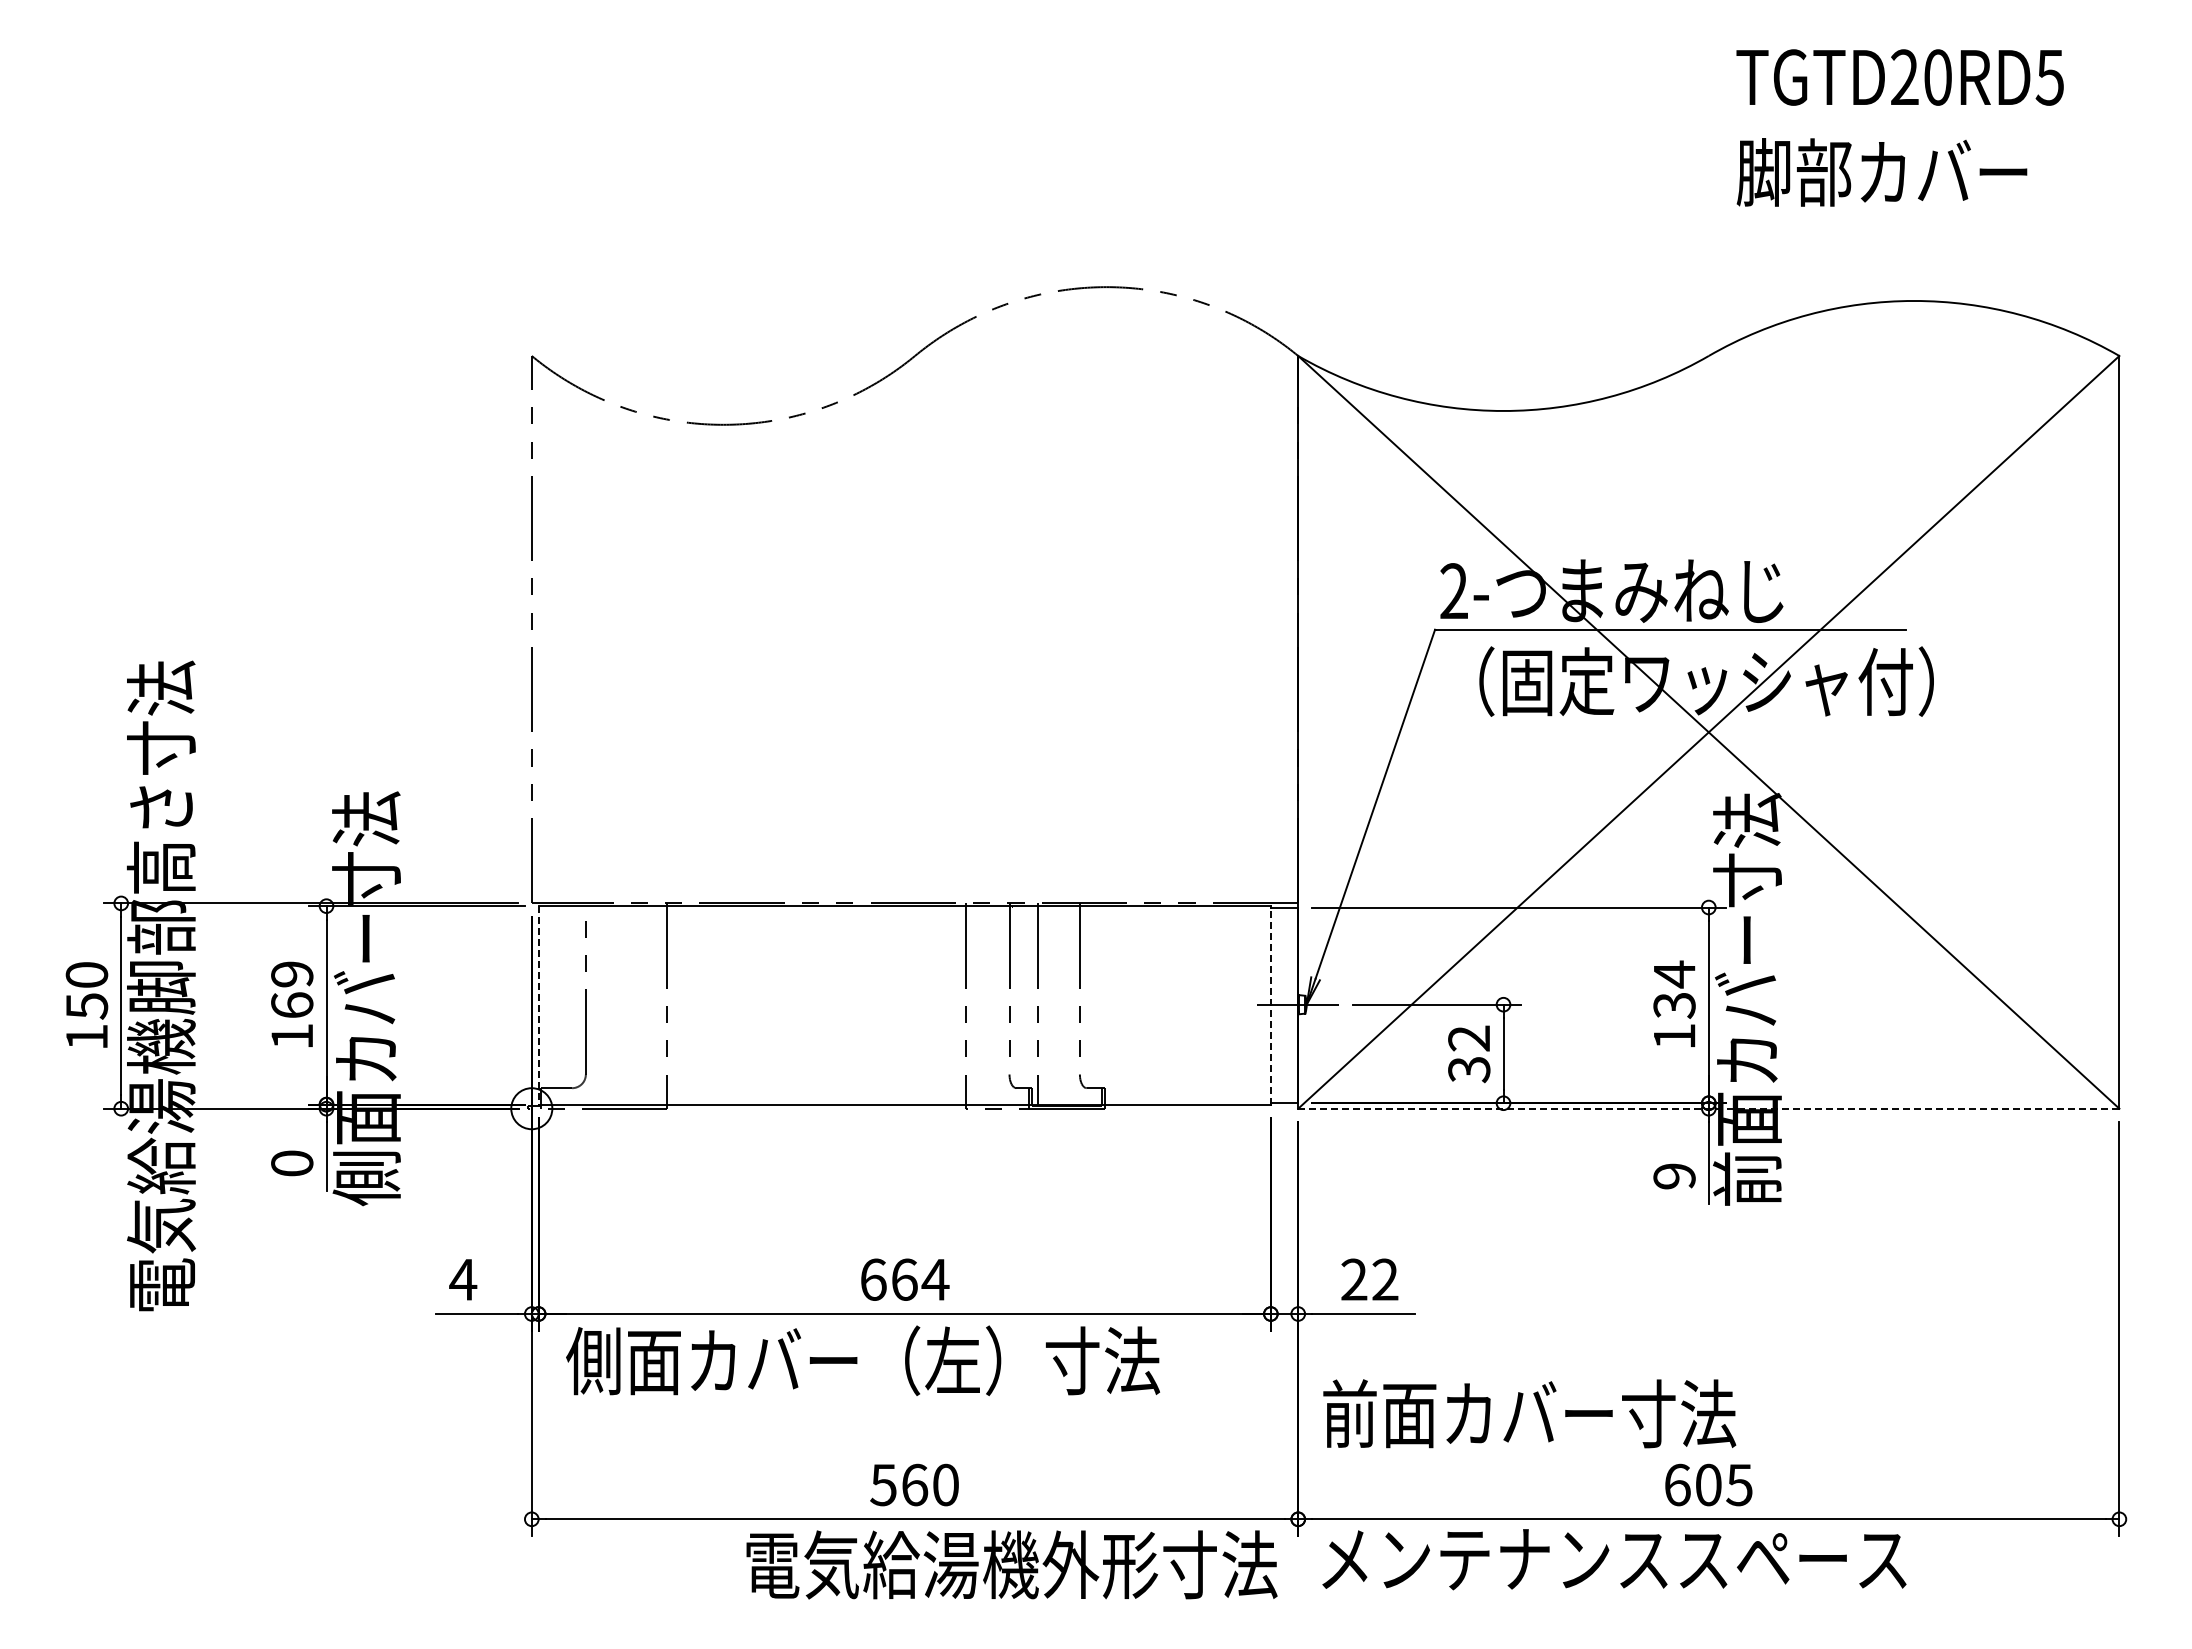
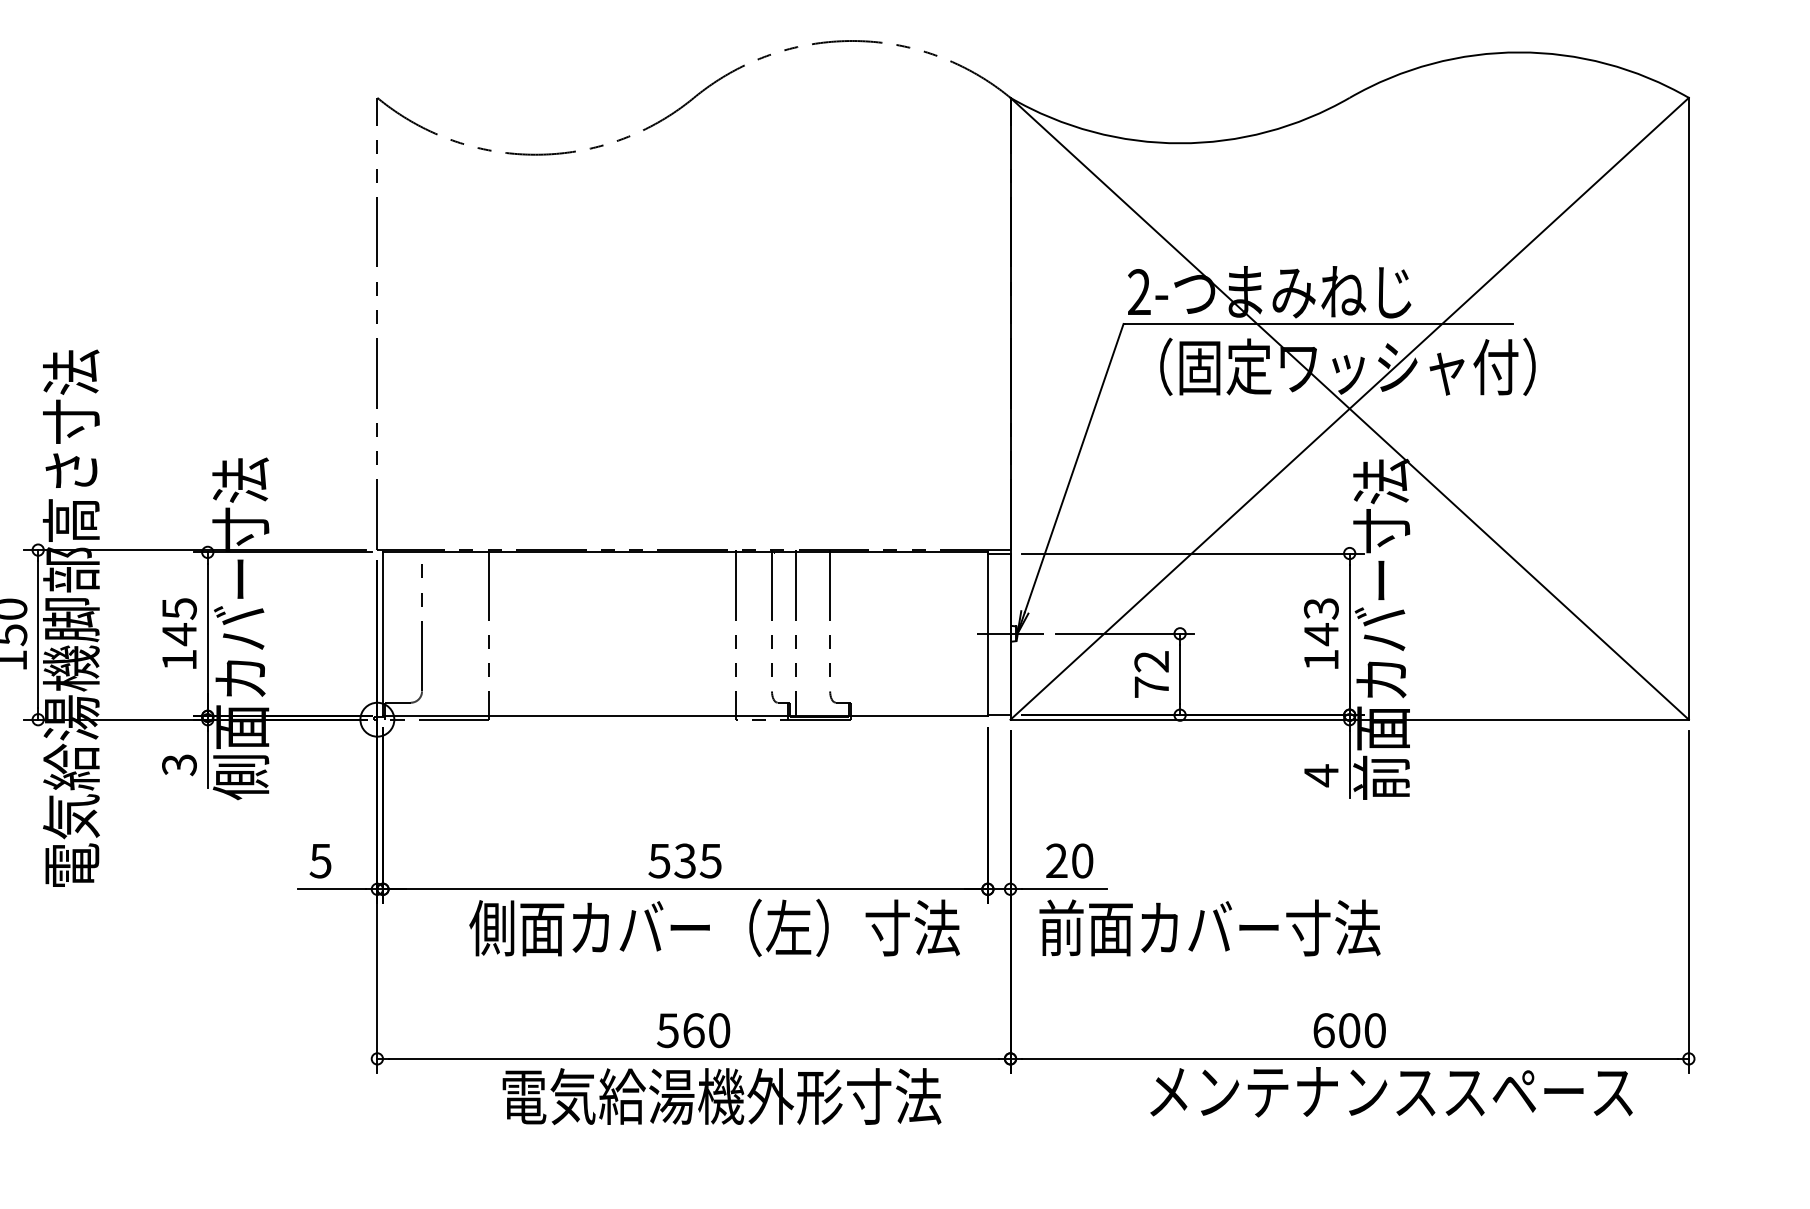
text: (1674, 989) -> (1321, 621), 134 -> 143
text: (292, 990) -> (179, 622), 169 -> 145
line: (1270, 1004) -> (987, 633), dashed -> solid
line: (538, 1005) -> (382, 634), dashed -> solid
text: (1469, 1069) -> (1152, 687), 32 -> 72
line: (1708, 1108) -> (1349, 719), dashed -> solid
text: (292, 1163) -> (179, 764), 0 -> 3
text: (1674, 1176) -> (1321, 775), 9 -> 4
text: (463, 1279) -> (320, 860), 4 -> 5
text: (904, 1279) -> (685, 860), 664 -> 535
text: (1385, 1279) -> (1082, 860), 22 -> 20
text: (863, 1360) -> (714, 927), moved
text: (1529, 1413) -> (1209, 927), moved
text: (1739, 1484) -> (1375, 1030), 605 -> 600
text: (1614, 1559) -> (1391, 1092), moved
text: (1011, 1564) -> (721, 1096), moved

